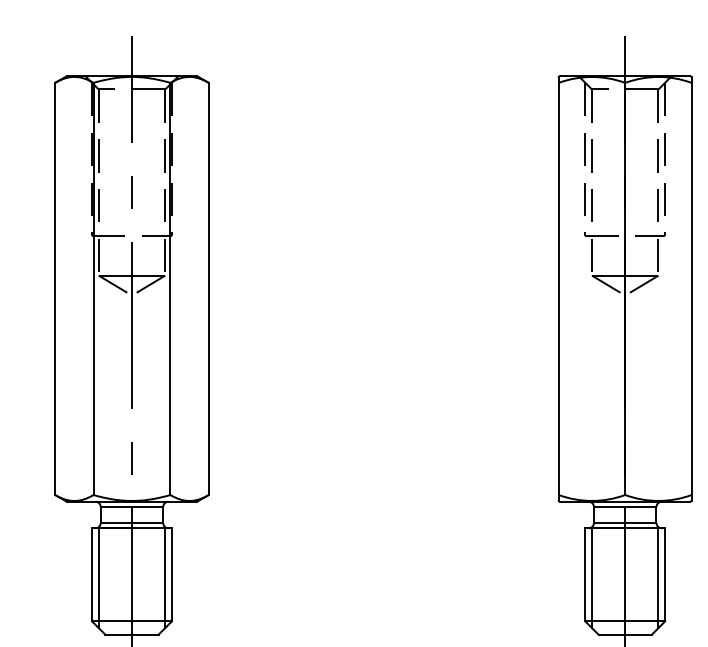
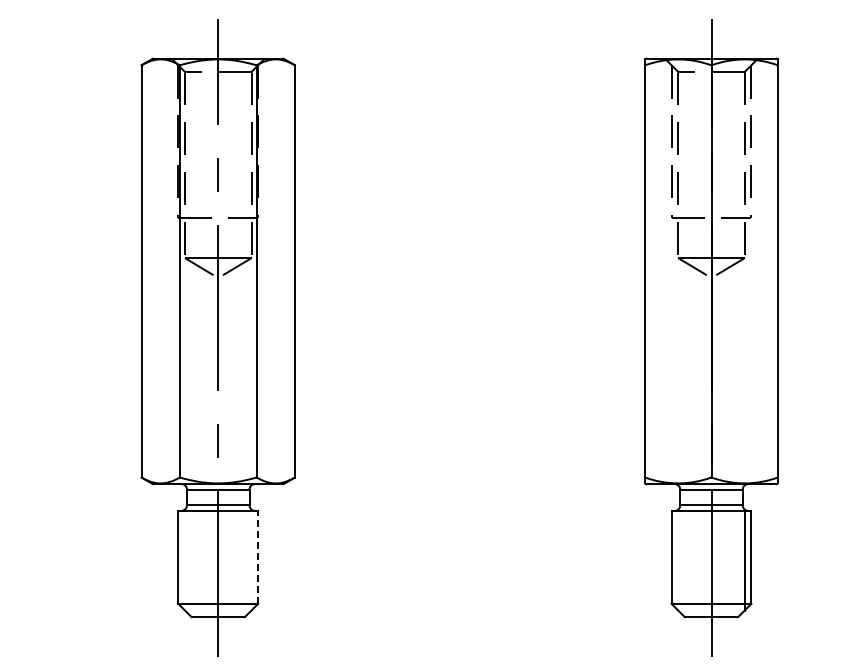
line: (172, 575) -> (258, 557), solid -> dashed
line: (99, 578) -> (185, 560), removed
line: (165, 578) -> (251, 560), removed
line: (592, 578) -> (678, 560), removed

